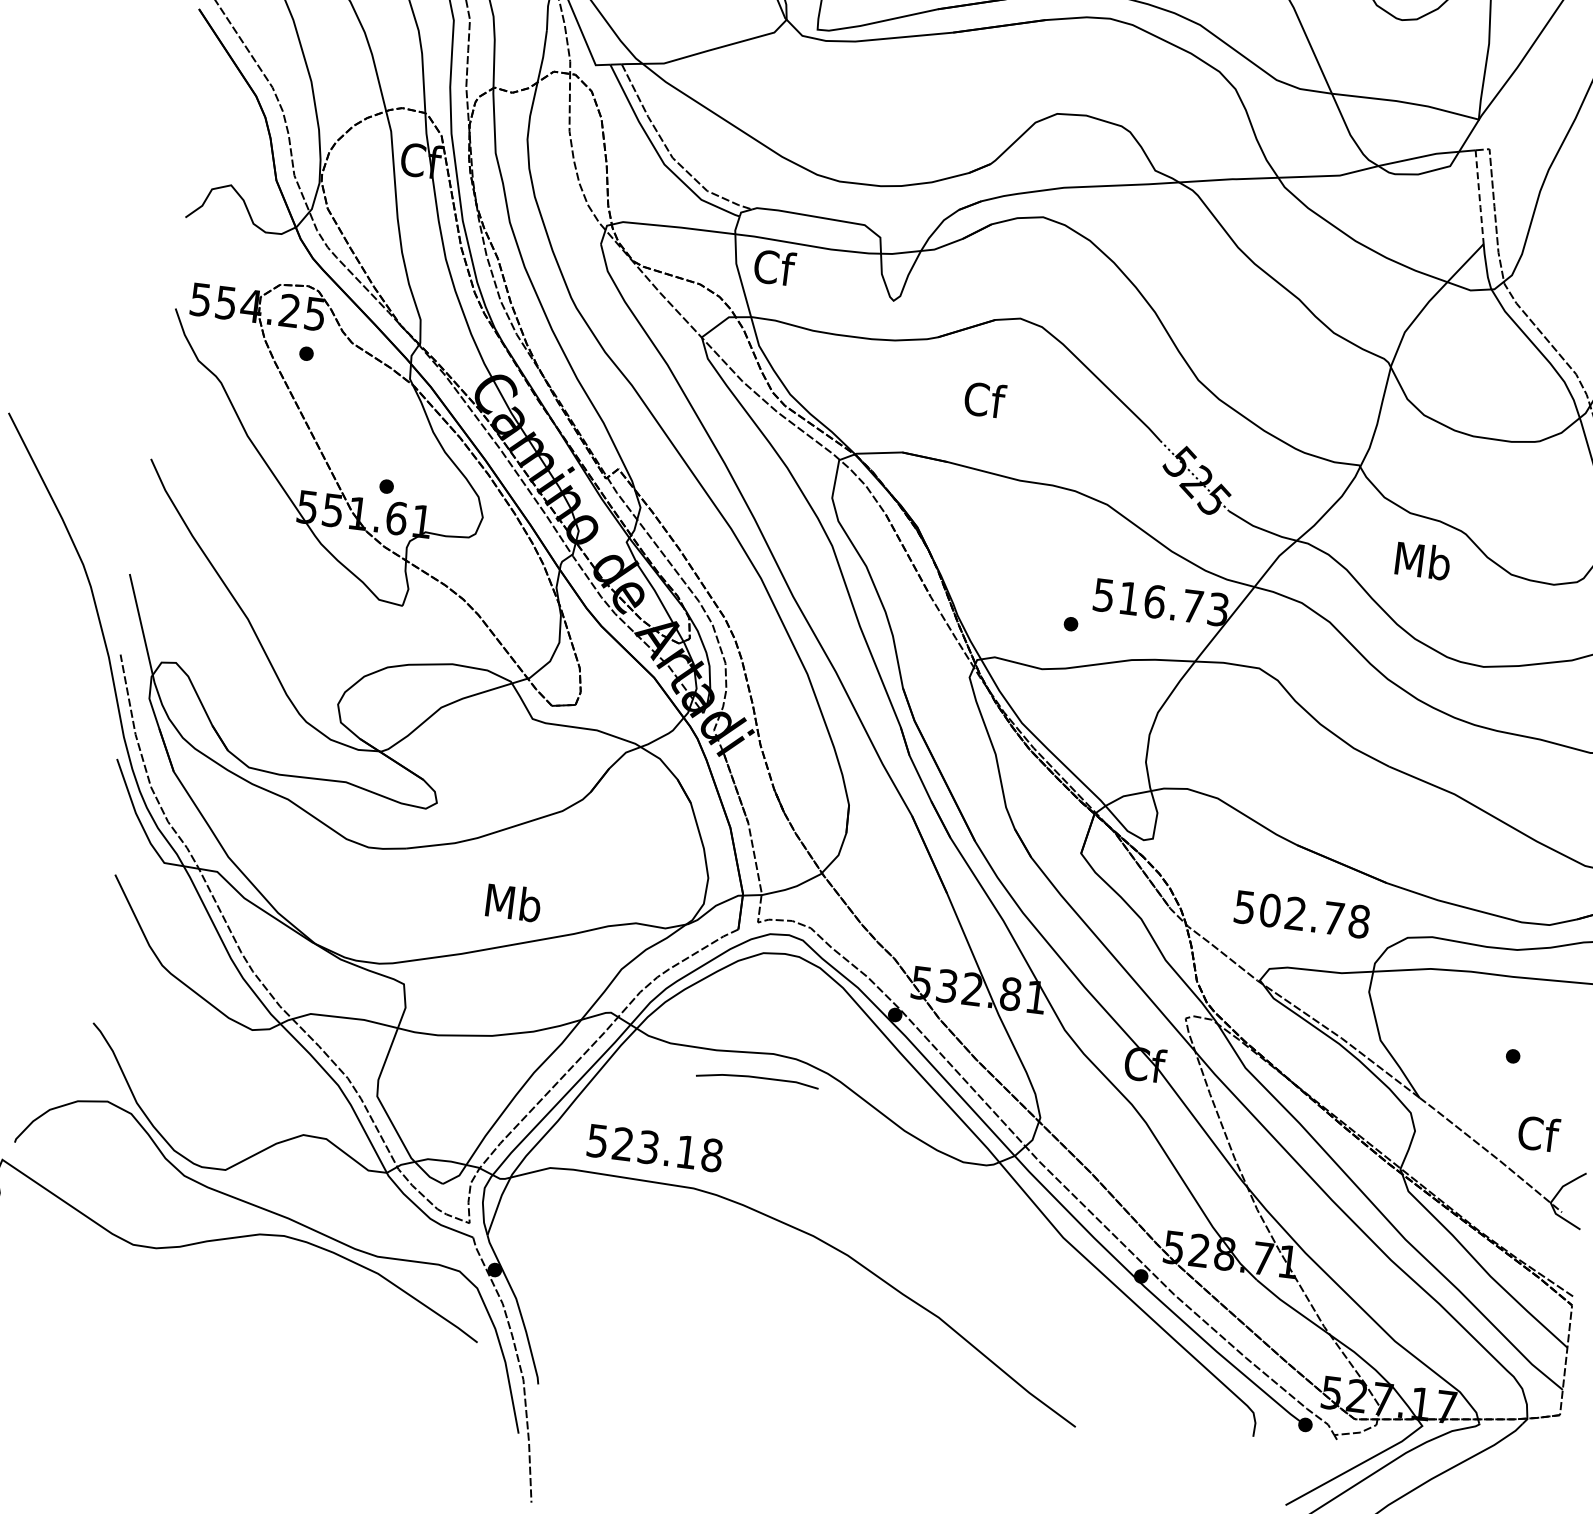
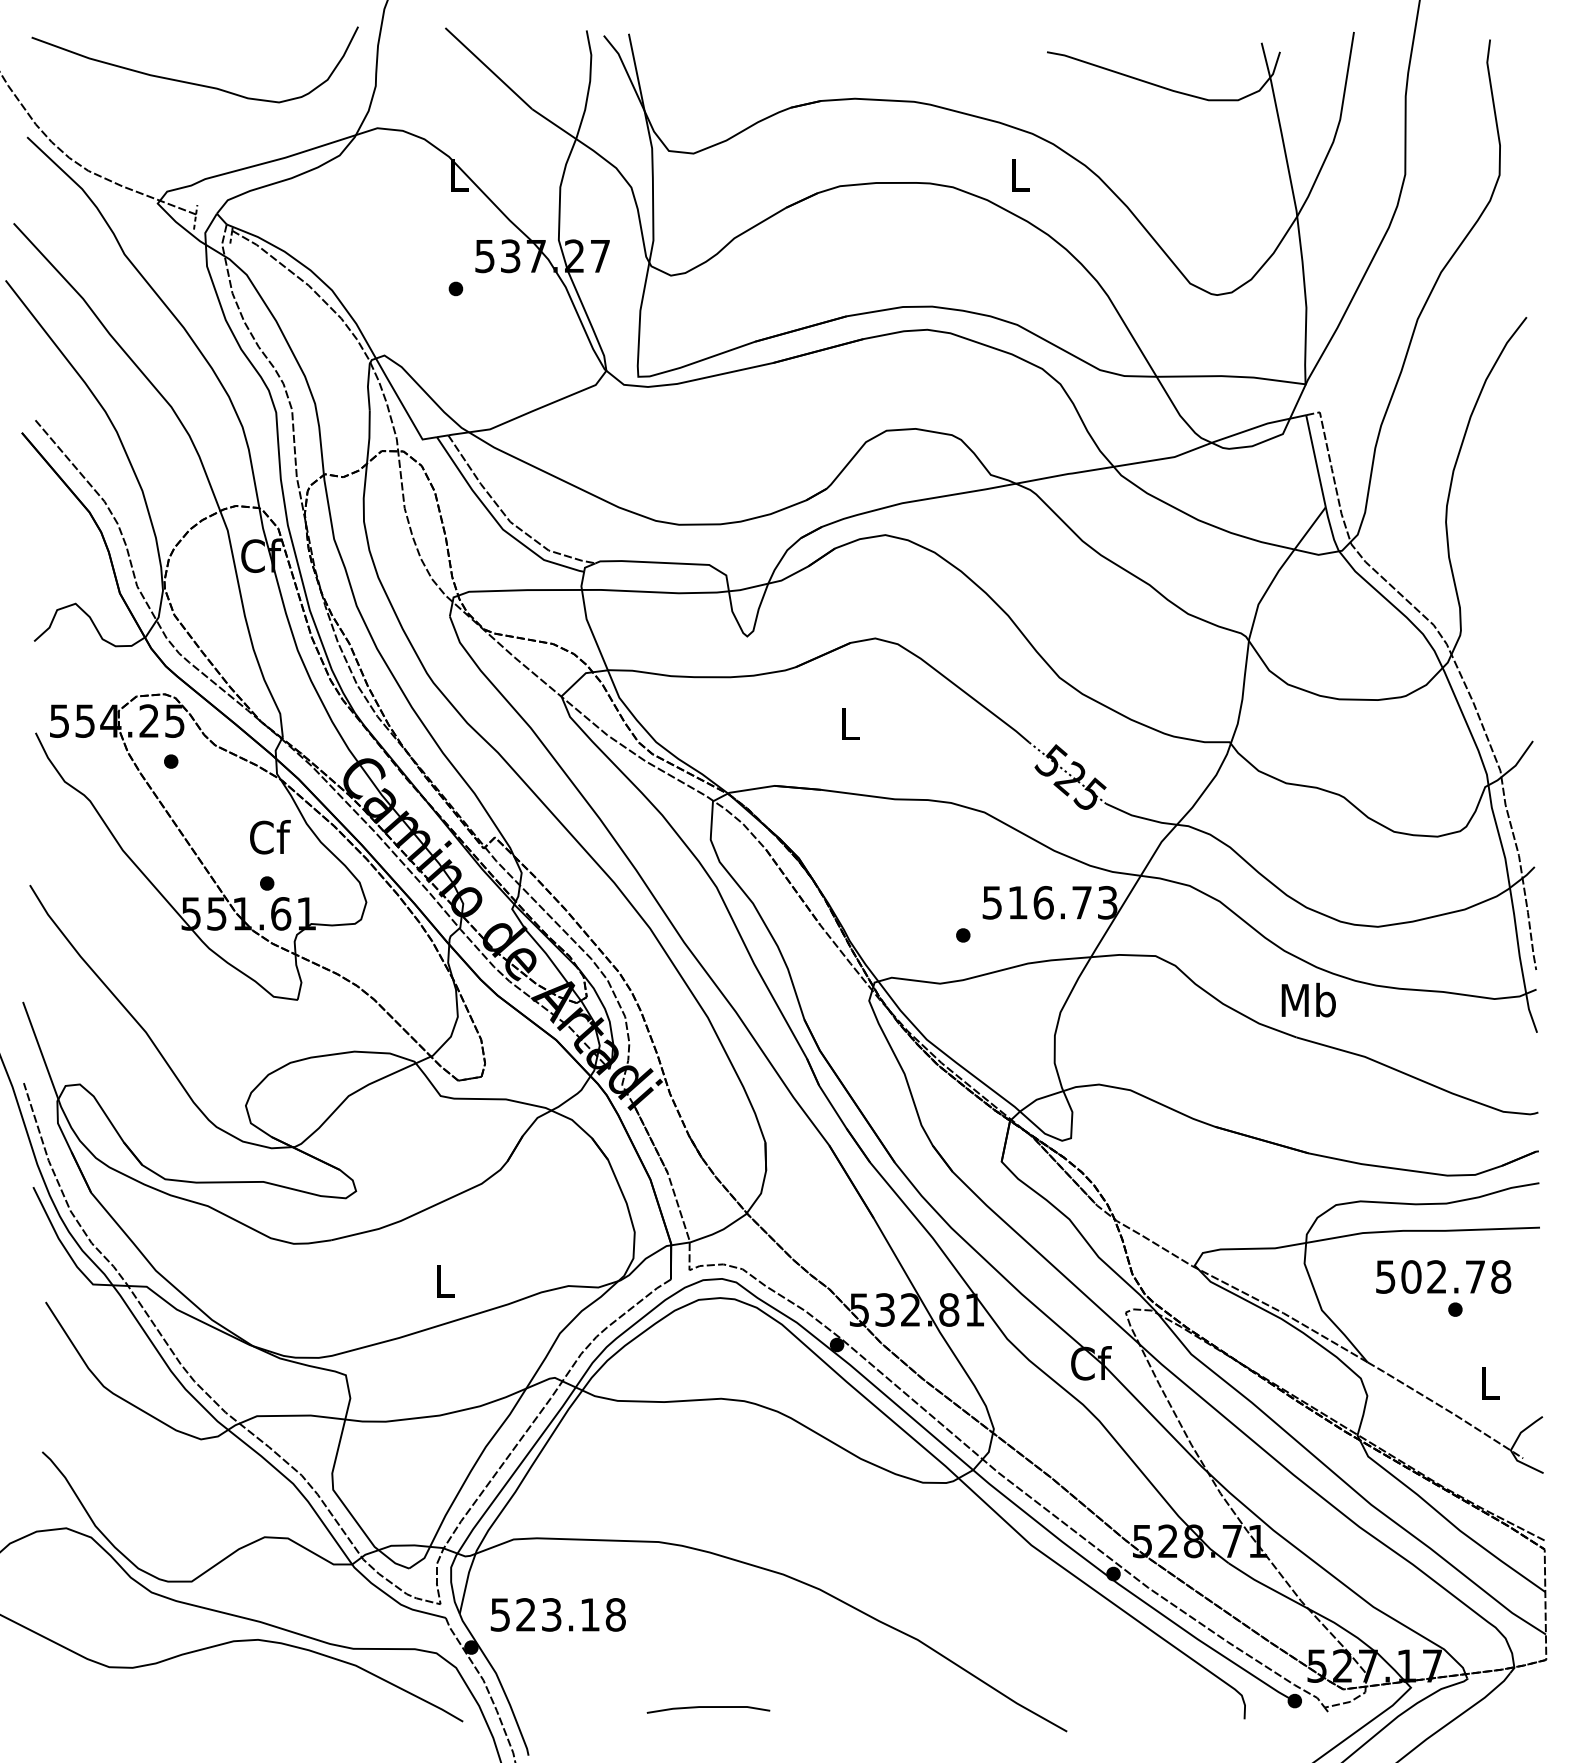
line: (1480, 197) -> (1316, 461), dashed -> solid
text: (775, 267) -> (270, 837), moved
text: (985, 399) -> (850, 723), Cf -> L
text: (1422, 560) -> (1308, 999), moved
text: (513, 902) -> (444, 1280), Mb -> L
text: (1302, 914) -> (1443, 1276), moved
line: (757, 1078) -> (708, 1707), moved
text: (1538, 1133) -> (1490, 1383), Cf -> L
text: (654, 1147) -> (557, 1614), moved

